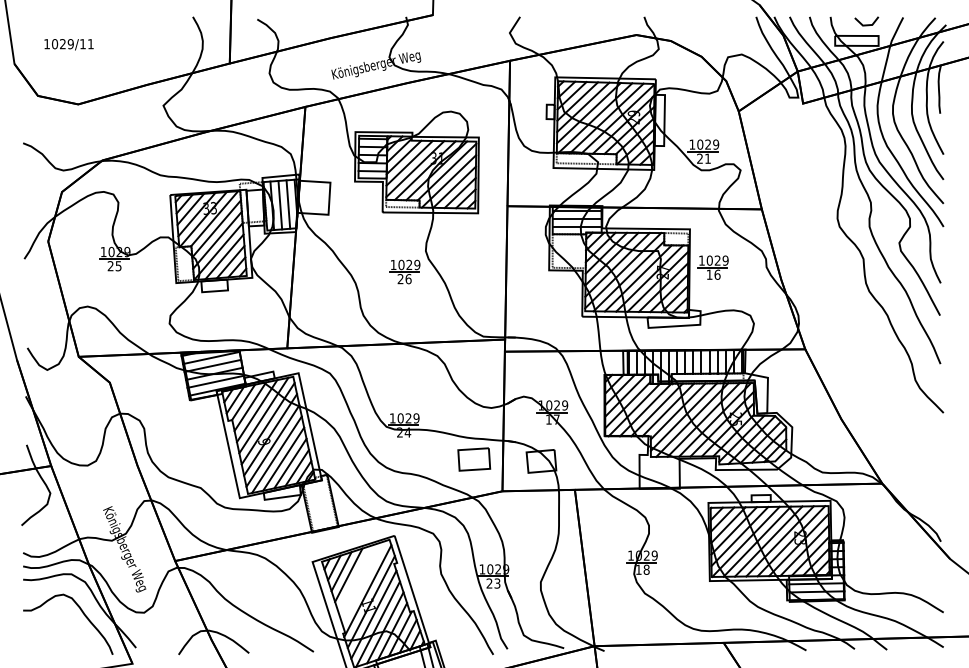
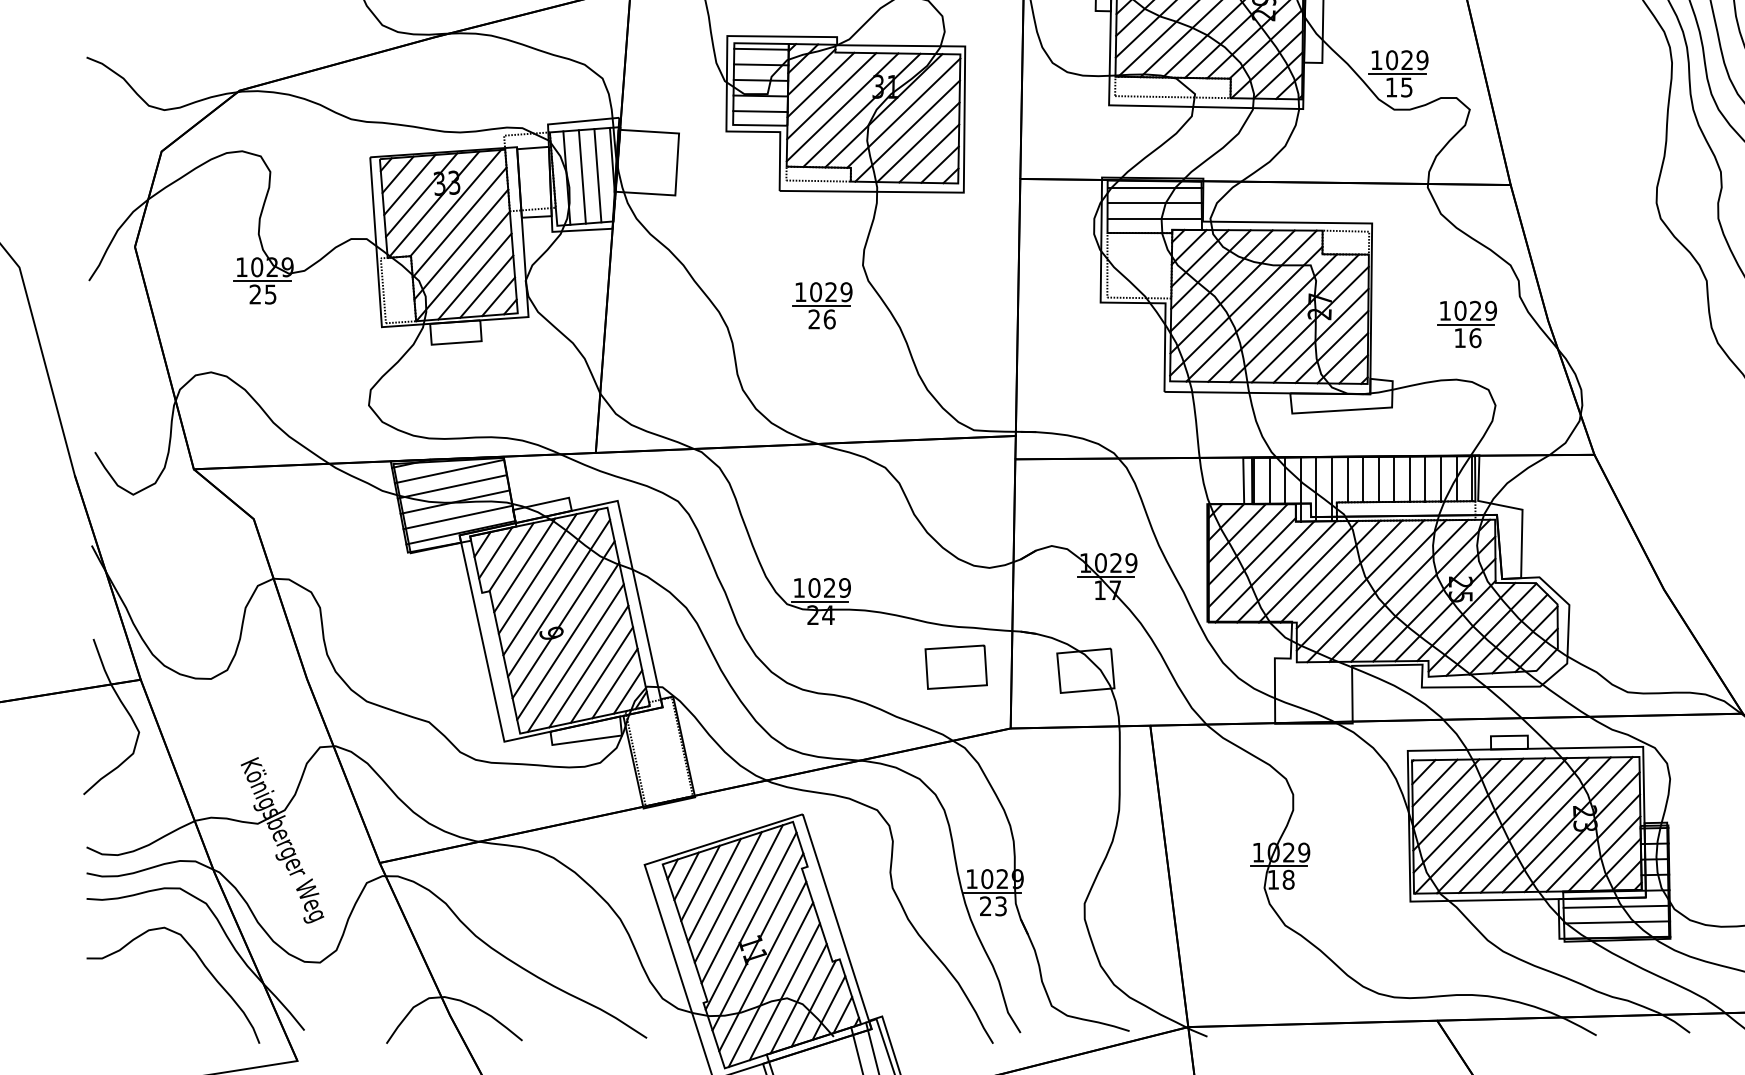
text: (703, 158) -> (1398, 86), 21 -> 15
part: (712, 267) -> (1465, 324), moved
line: (355, 578) -> (727, 896), added
line: (363, 582) -> (742, 904), added

